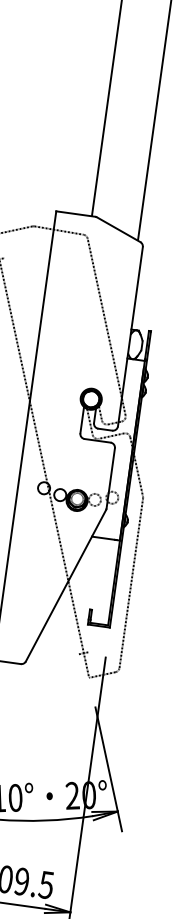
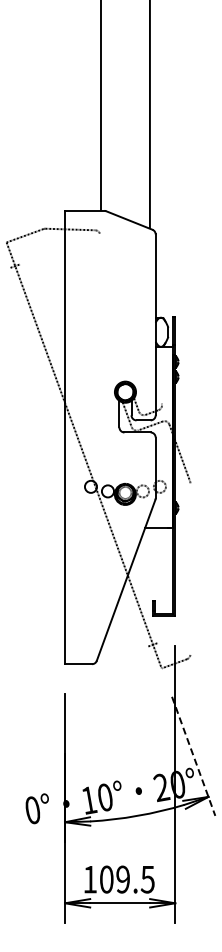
line: (106, 326) -> (130, 318), removed
line: (131, 582) -> (190, 568), removed
line: (108, 769) -> (193, 756), solid -> dashed

